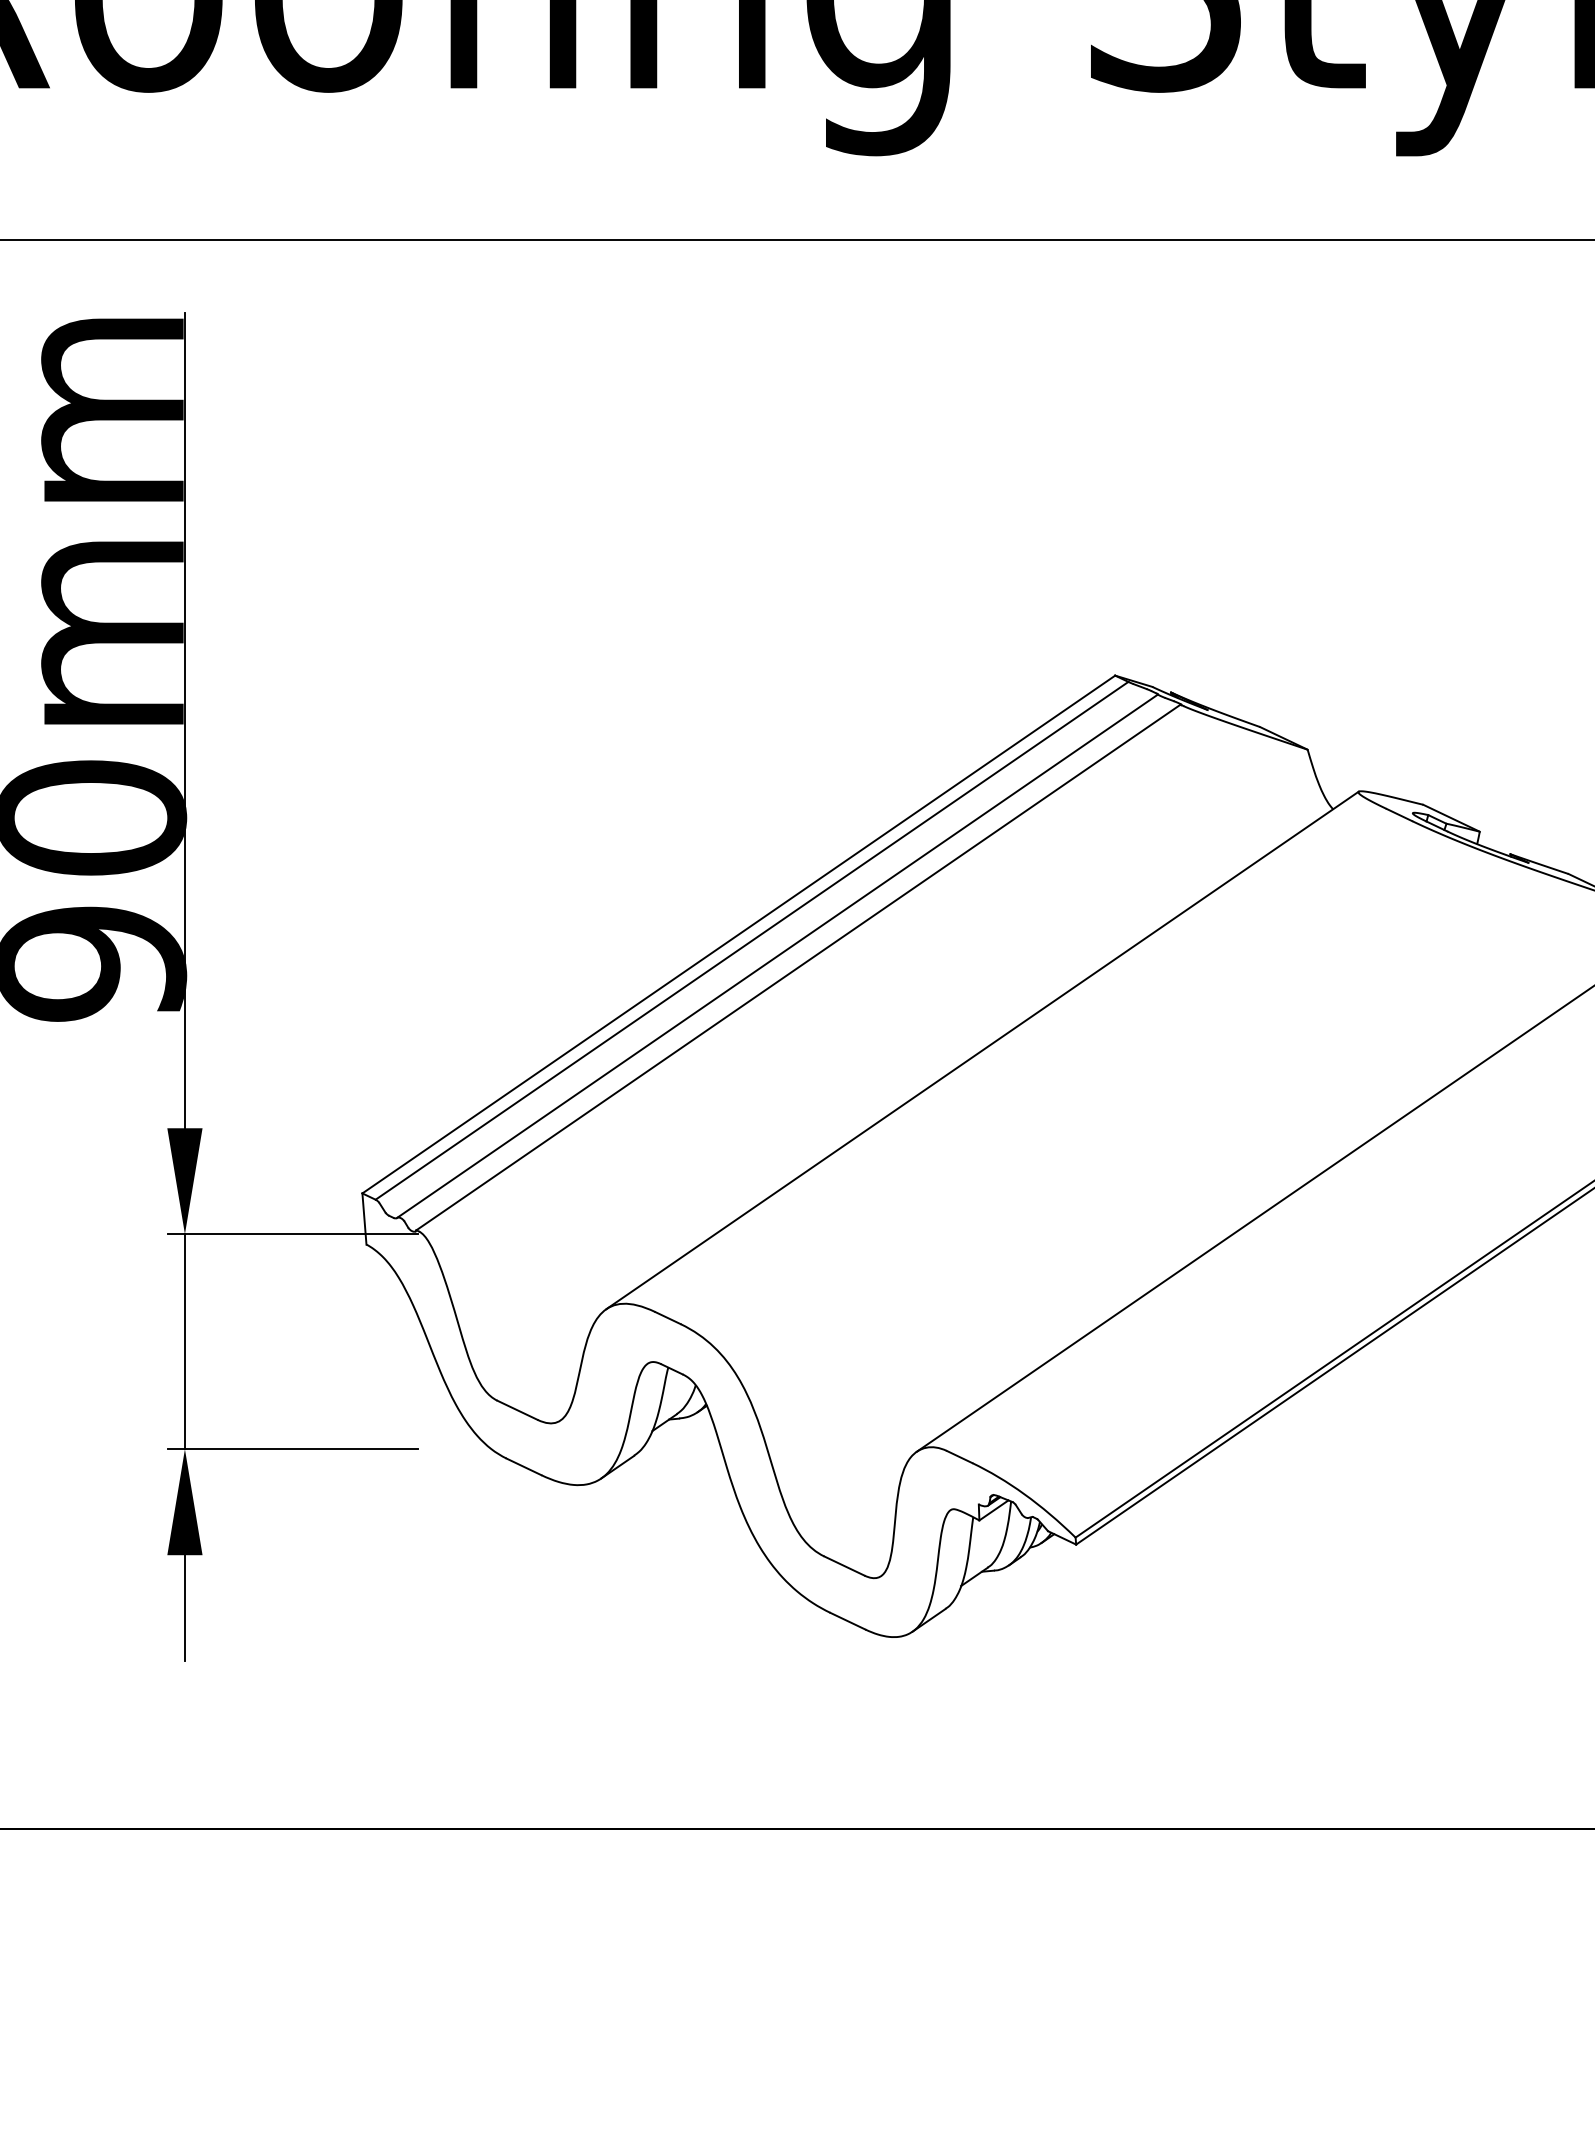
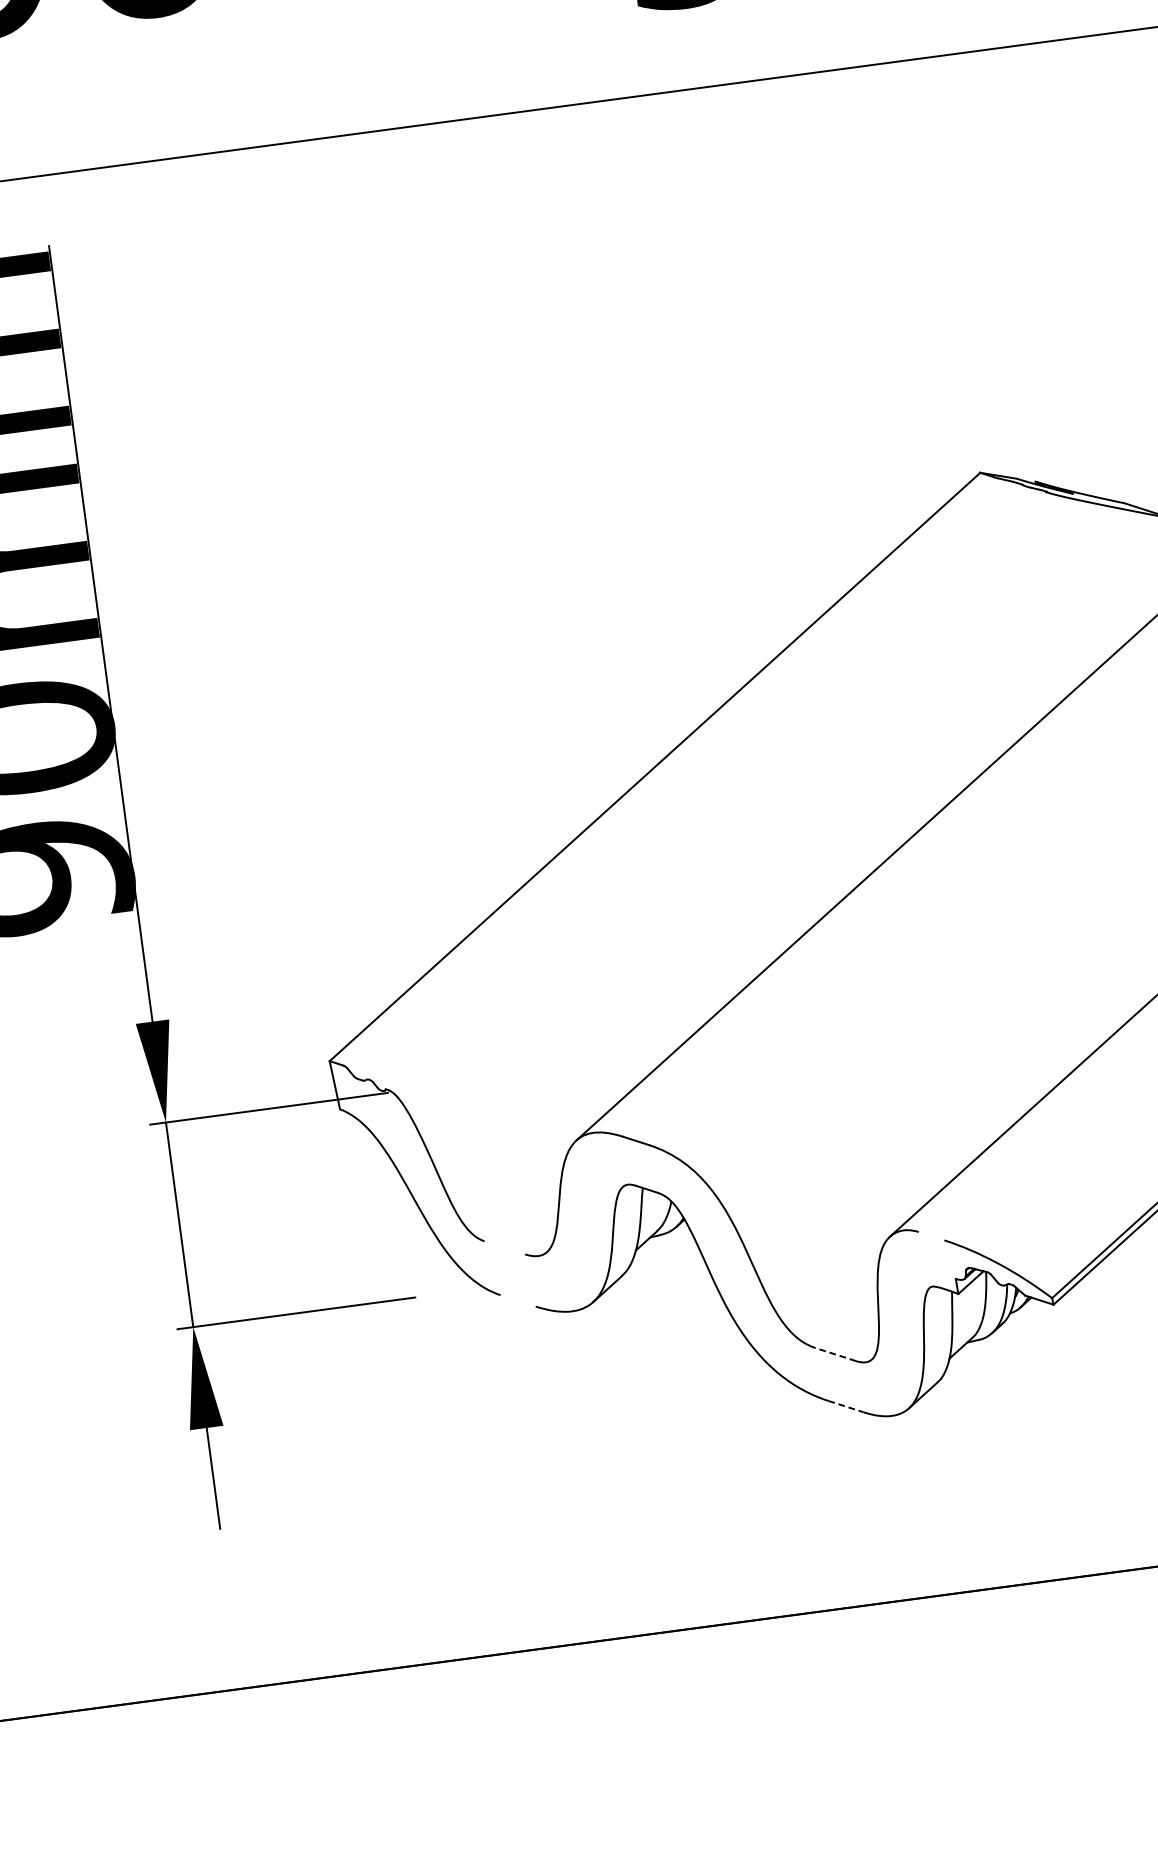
line: (751, 940) -> (667, 771), removed
line: (777, 955) -> (694, 782), removed
line: (798, 967) -> (716, 790), removed
line: (517, 1409) -> (504, 1247), removed
line: (959, 1457) -> (931, 1236), removed
line: (523, 1466) -> (517, 1300), removed
line: (843, 1565) -> (834, 1354), solid -> dashed
line: (848, 1621) -> (846, 1406), solid -> dashed

